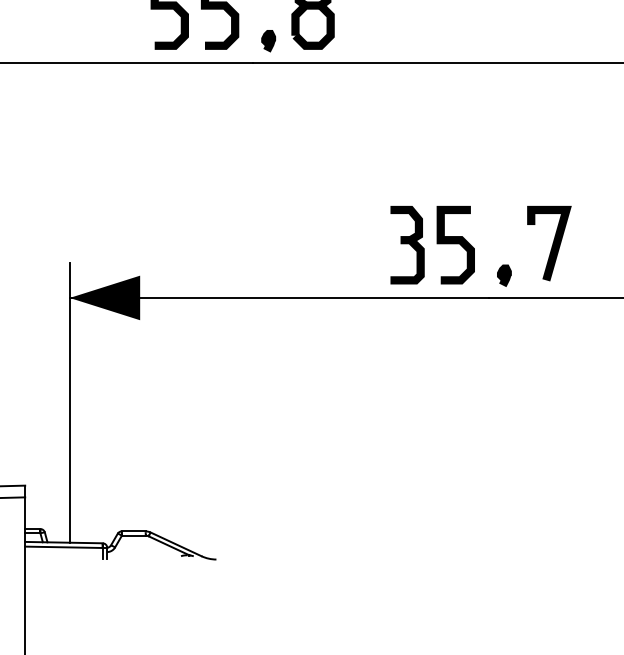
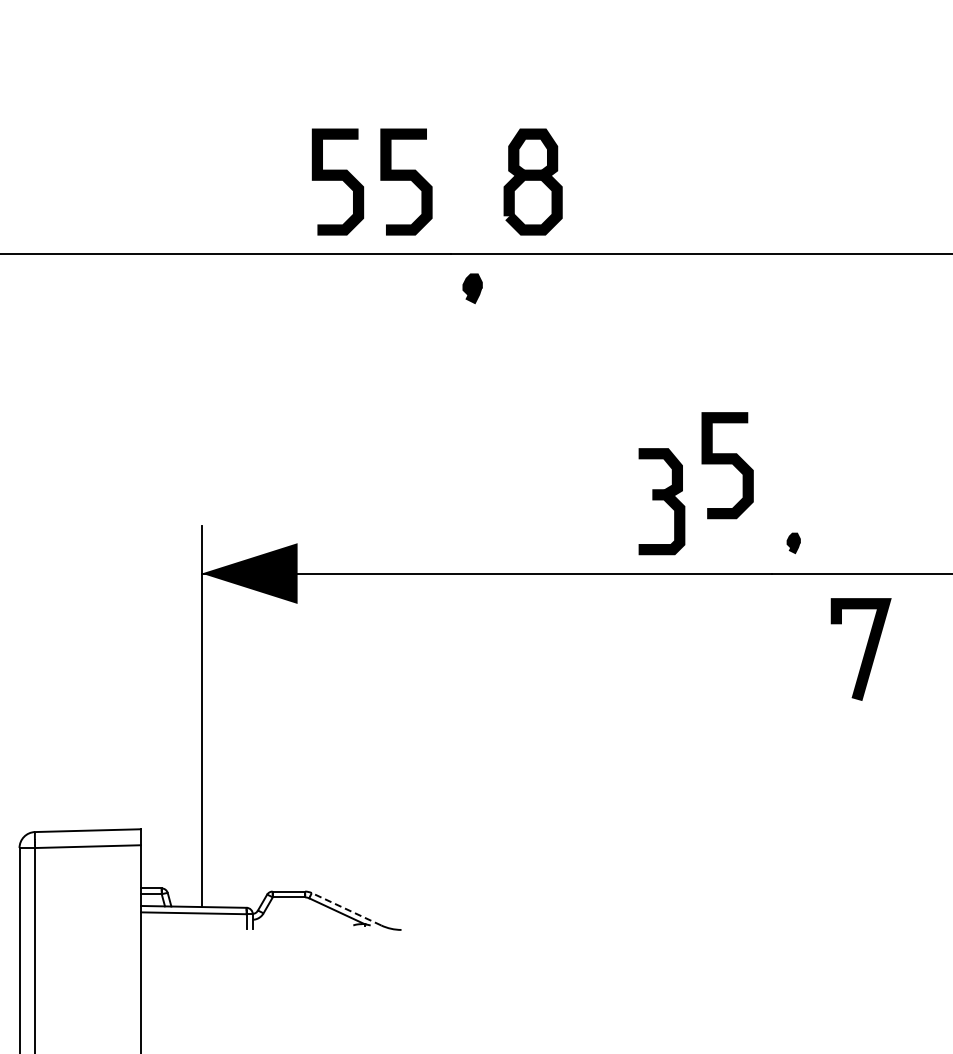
part: (268, 41) -> (472, 288), moved
line: (552, 243) -> (865, 649), moved
curve: (455, 244) -> (727, 464), moved
part: (504, 275) -> (793, 543), size x0.7
line: (176, 544) -> (346, 909), solid -> dashed

